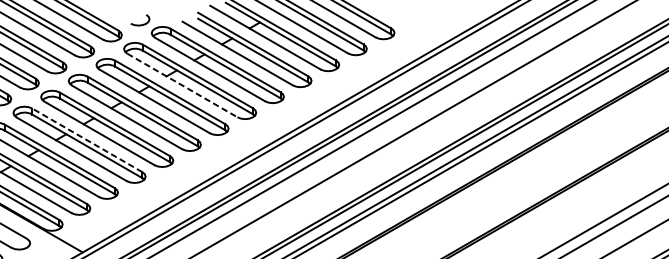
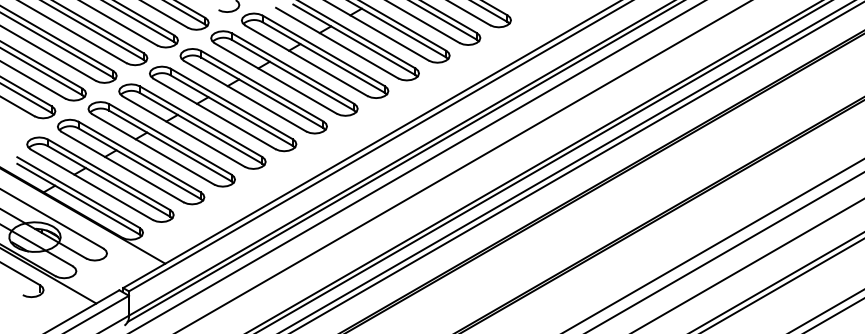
line: (182, 85) -> (275, 78), dashed -> solid
line: (87, 140) -> (170, 139), dashed -> solid

